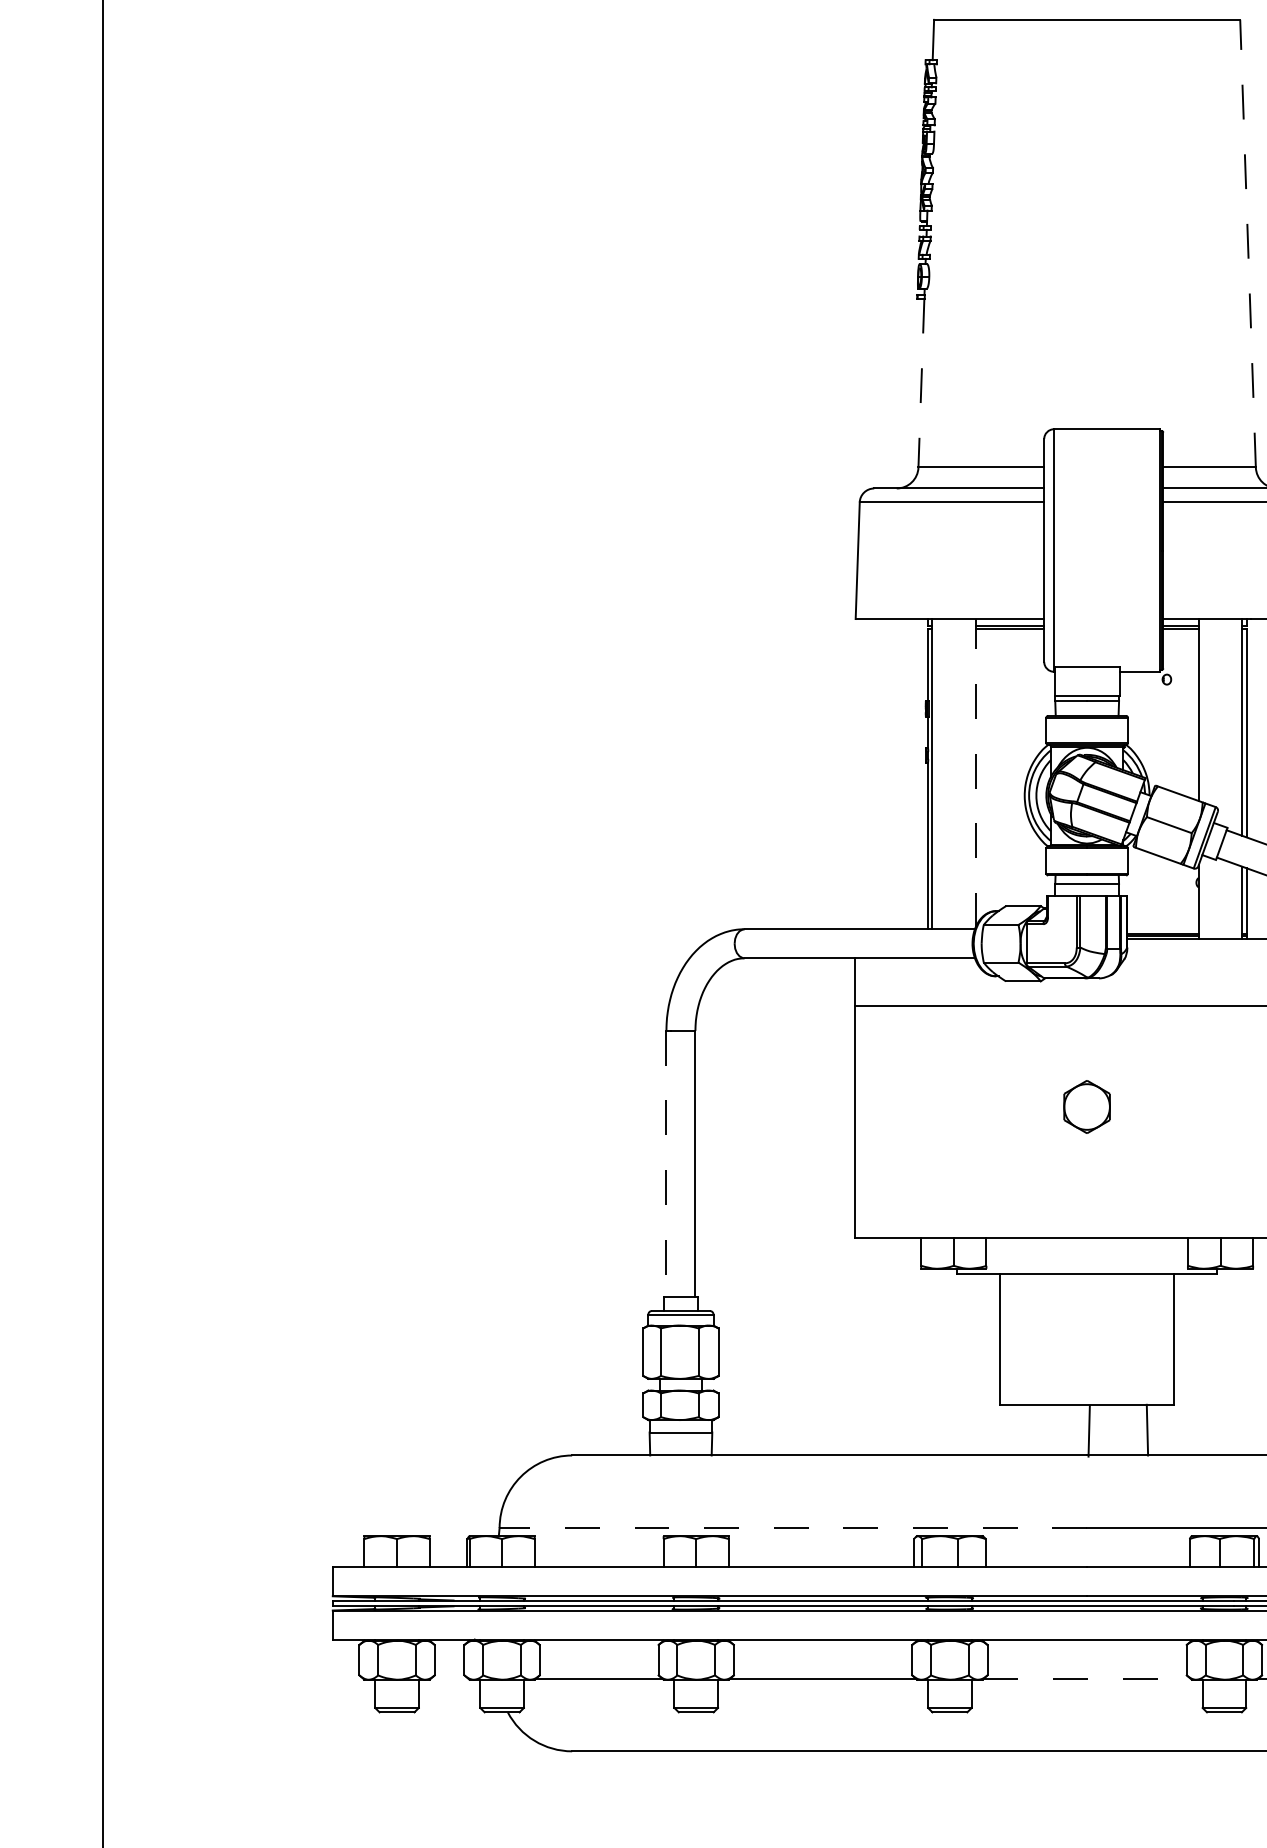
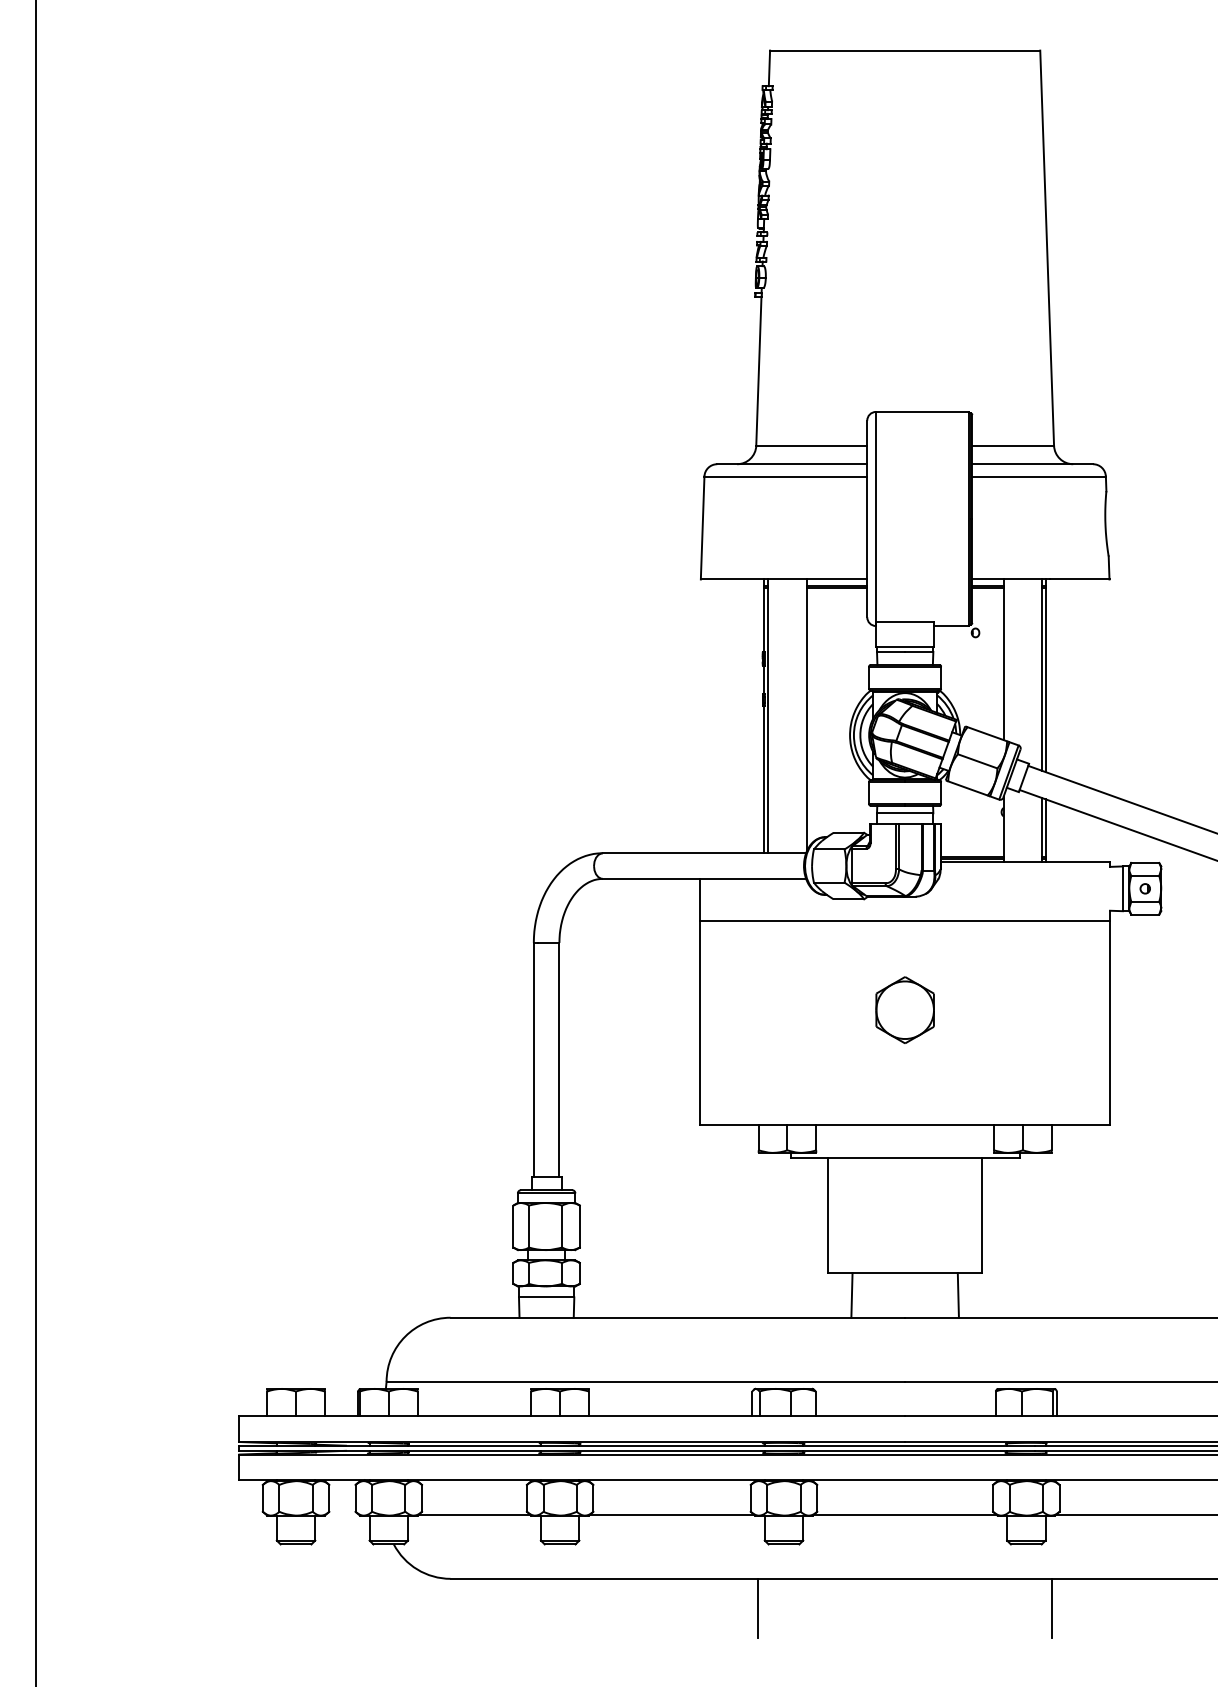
line: (1248, 244) -> (1047, 248), dashed -> solid
line: (920, 383) -> (758, 371), dashed -> solid
line: (975, 773) -> (806, 715), dashed -> solid
part: (1086, 1106) -> (904, 1009), size x1.43
line: (666, 1164) -> (533, 1060), dashed -> solid
line: (1088, 1430) -> (851, 1294), moved
line: (792, 1527) -> (645, 1381), dashed -> solid
line: (1087, 1678) -> (905, 1514), dashed -> solid
line: (919, 1783) -> (757, 1607), added
line: (1254, 1783) -> (1052, 1607), added

